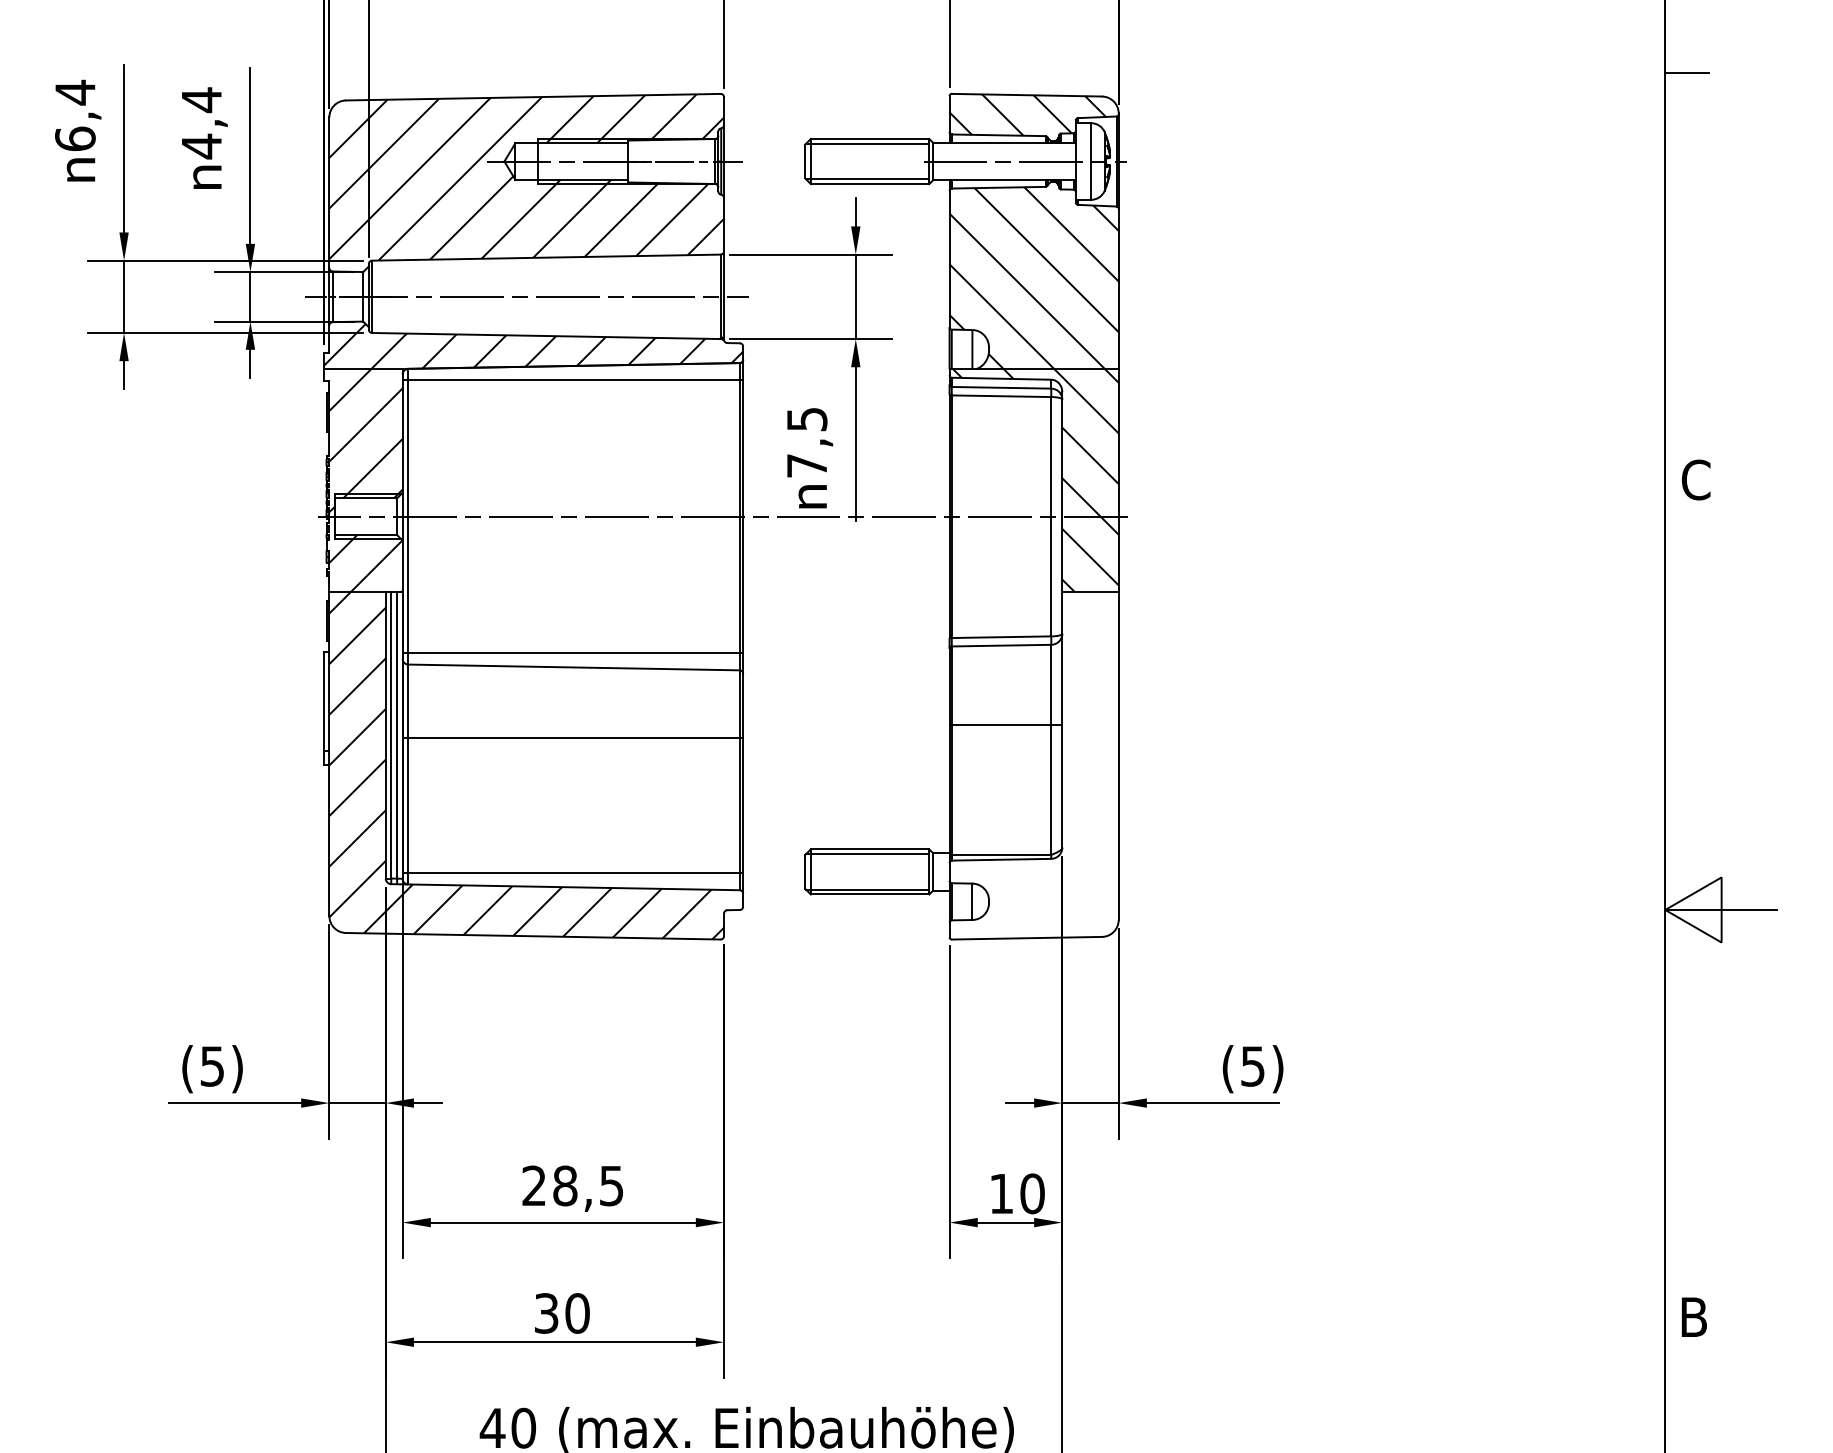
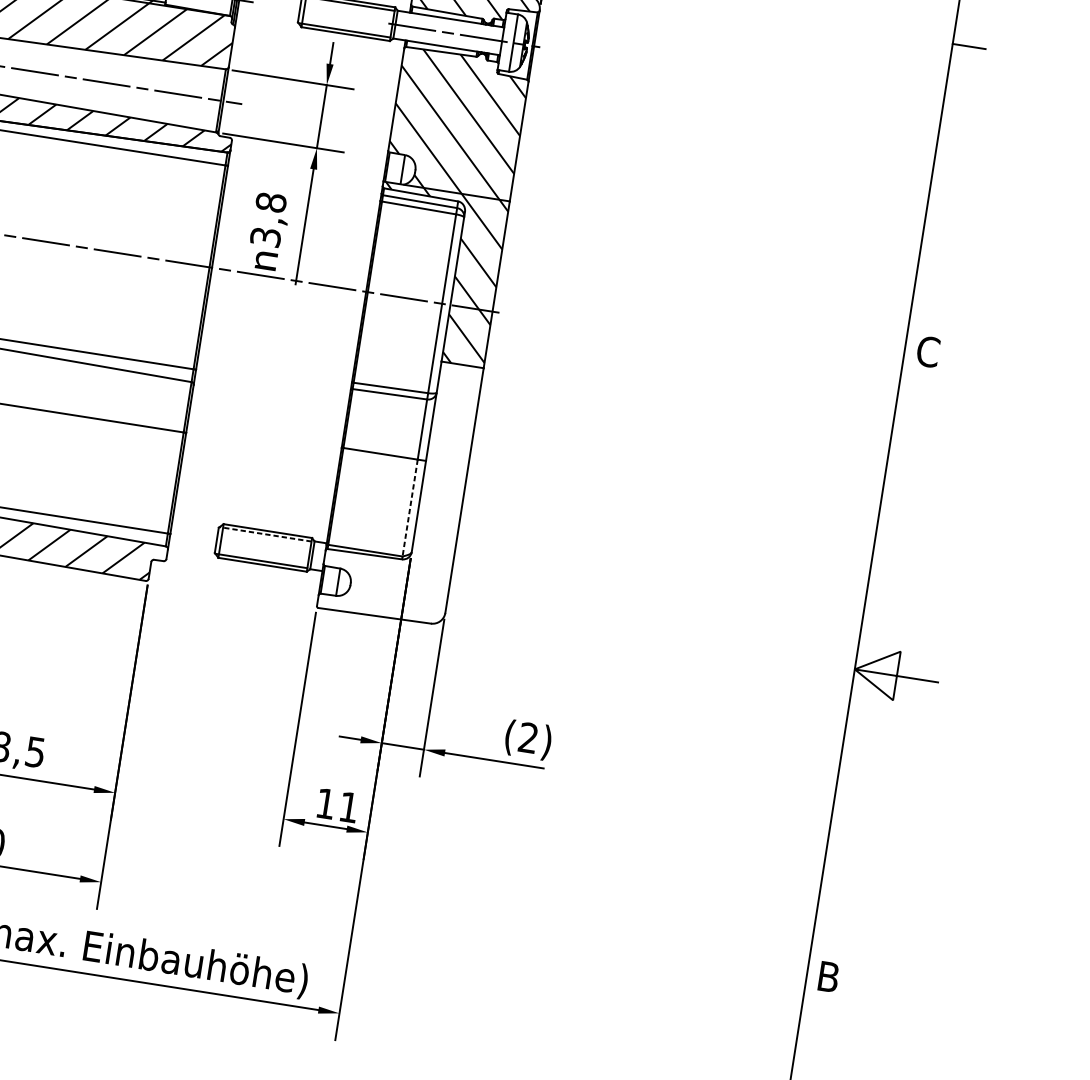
text: (806, 442) -> (268, 219), 7,5 -> 3,8
line: (1051, 790) -> (410, 508), solid -> dashed
line: (867, 854) -> (265, 534), solid -> dashed
text: (1252, 1066) -> (528, 738), (5) -> (2)
text: (1032, 1193) -> (348, 807), 10 -> 11

